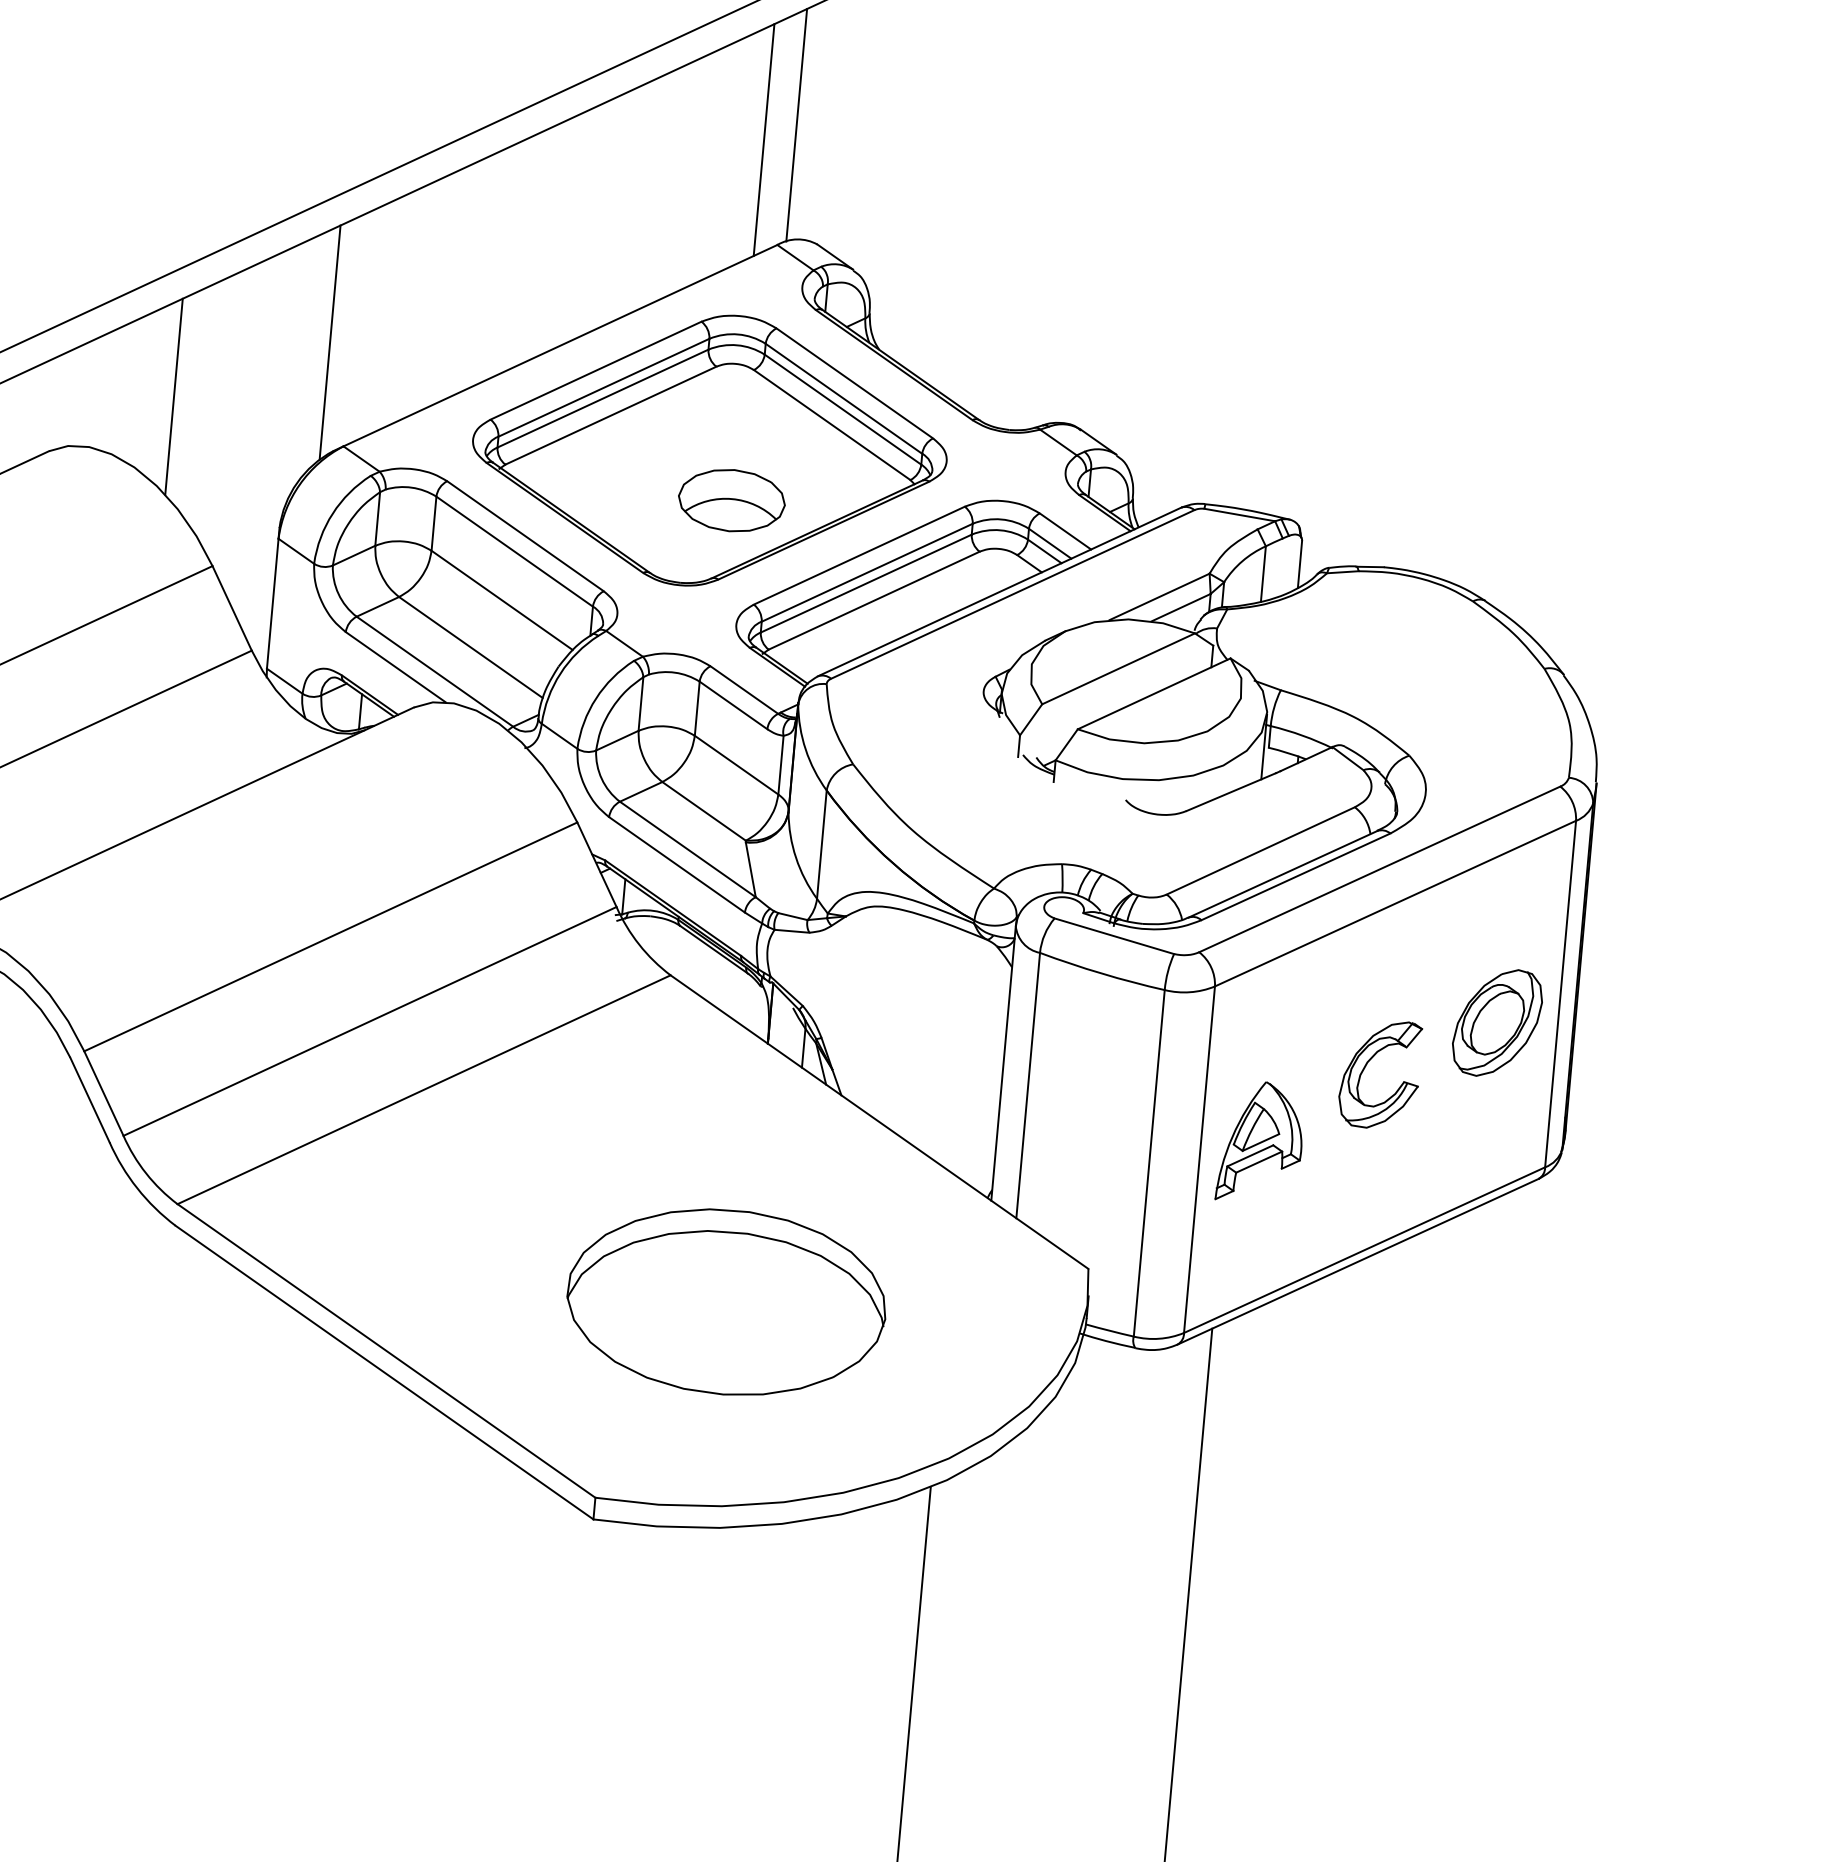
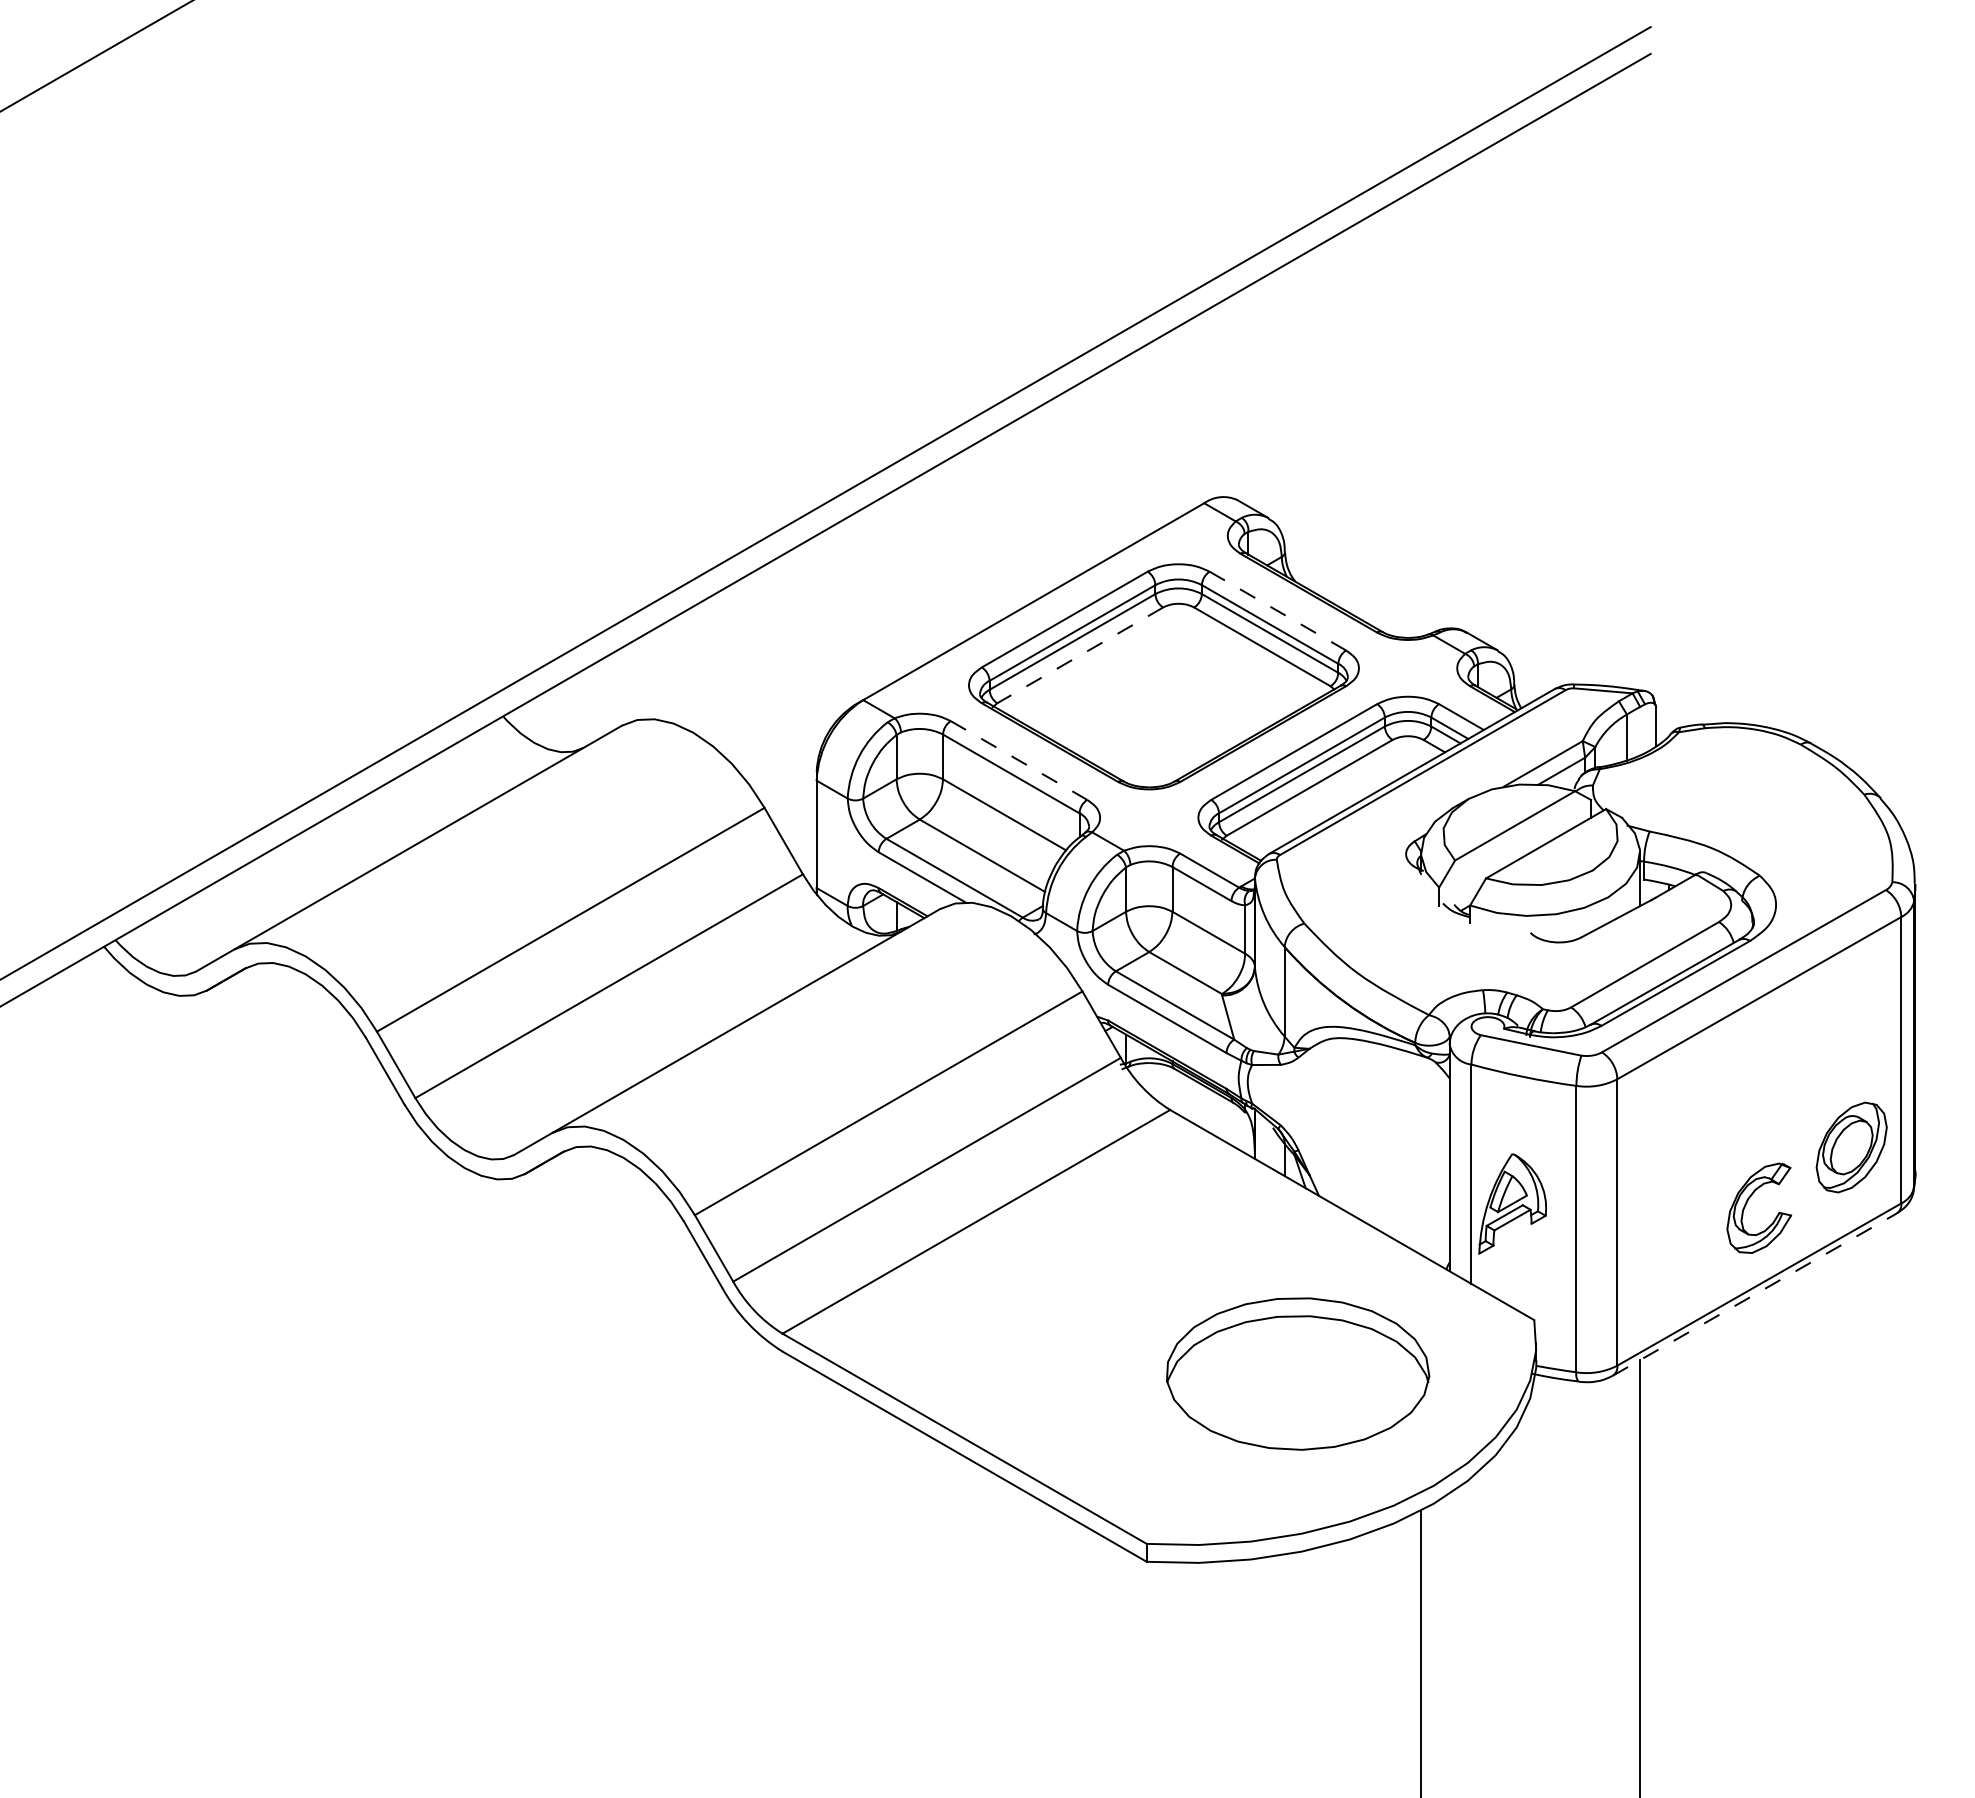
line: (796, 125) -> (1211, 403), removed
line: (763, 139) -> (1185, 417), removed
line: (330, 341) -> (844, 615), removed
line: (854, 383) -> (1277, 611), solid -> dashed
line: (173, 396) -> (720, 671), removed
line: (611, 415) -> (1080, 655), solid -> dashed
part: (731, 500) -> (1185, 716), removed
line: (526, 536) -> (1019, 760), solid -> dashed
part: (1497, 1022) -> (1851, 1147), moved
part: (1366, 1067) -> (1747, 1203), moved
part: (1260, 1142) -> (1512, 1203), moved
line: (1357, 1261) -> (1754, 1294), solid -> dashed
part: (727, 1301) -> (1298, 1373), moved

